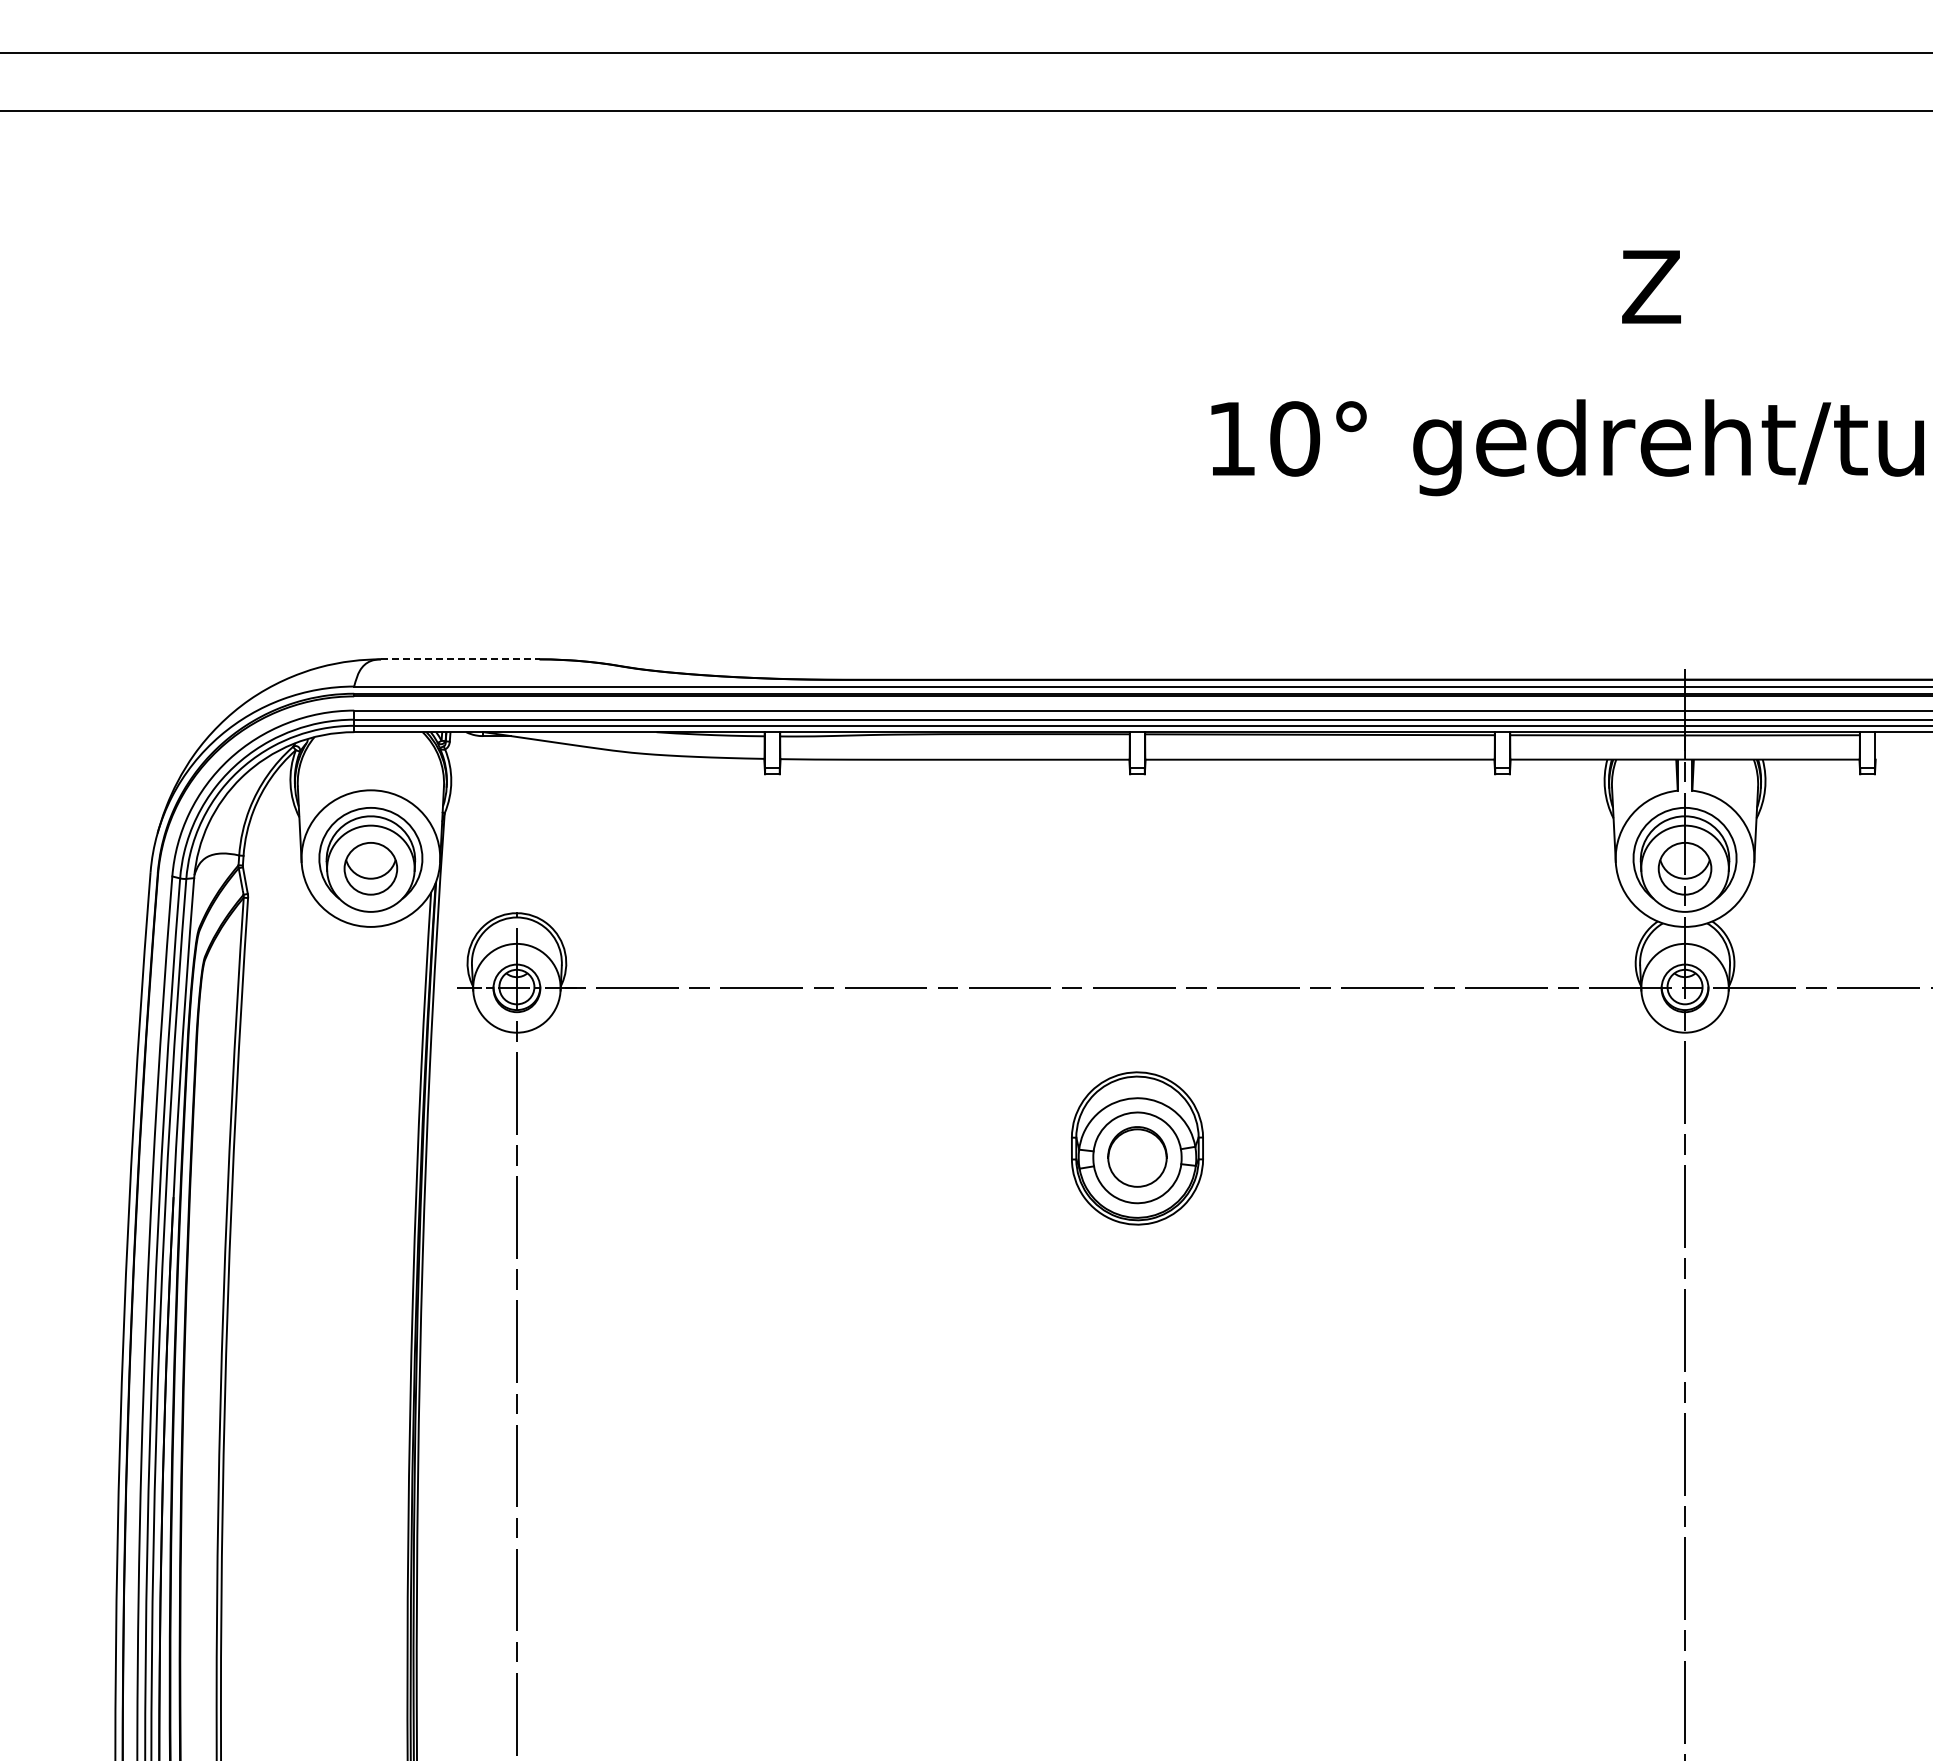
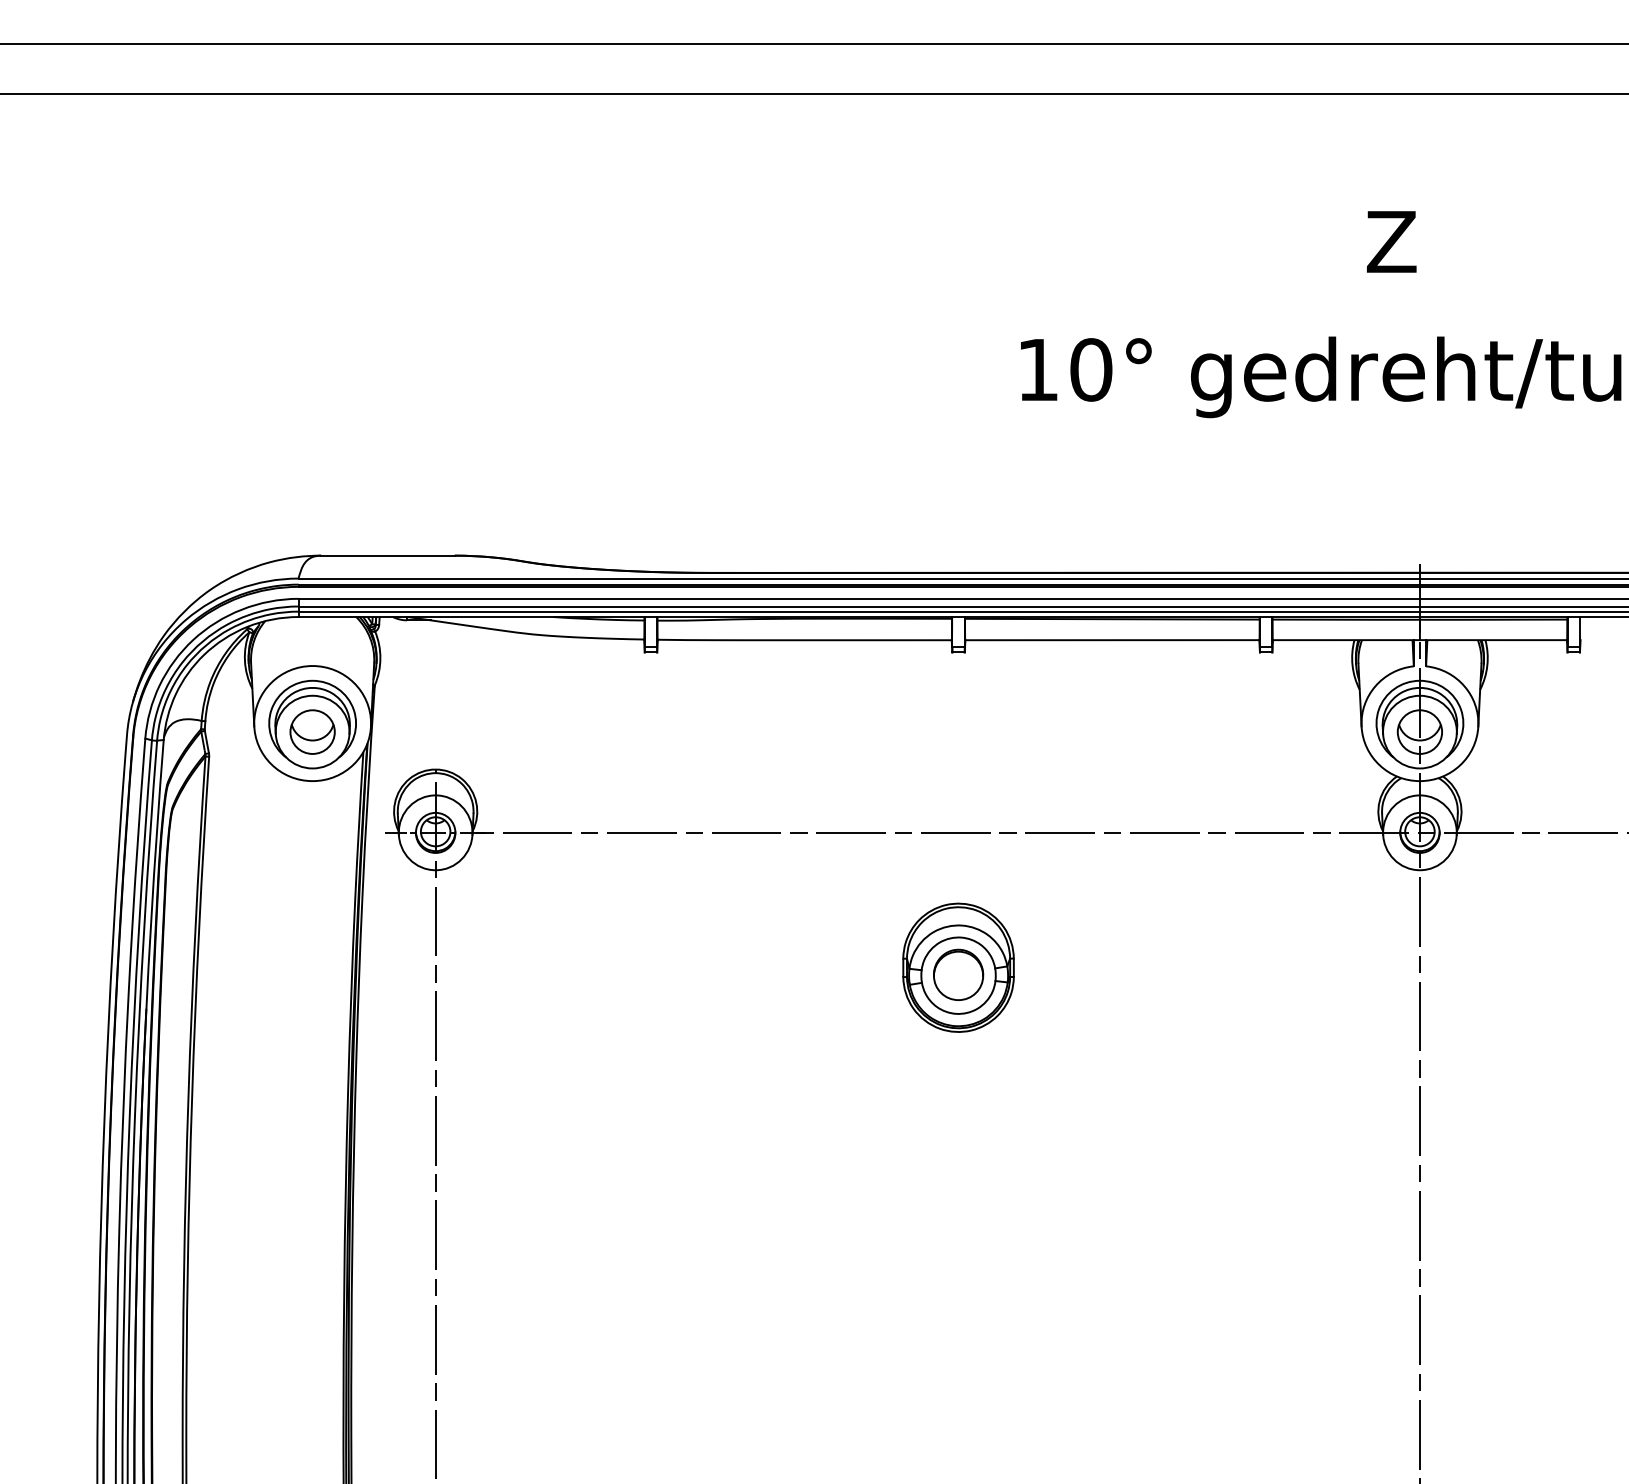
line: (460, 659) -> (388, 555), dashed -> solid

